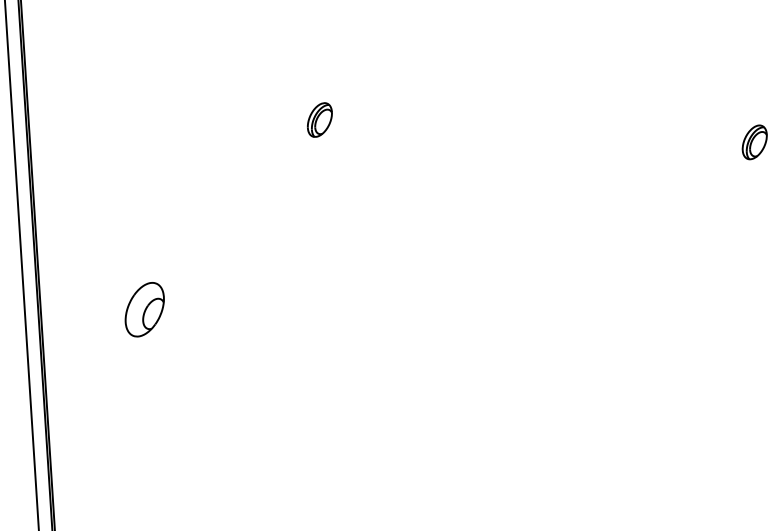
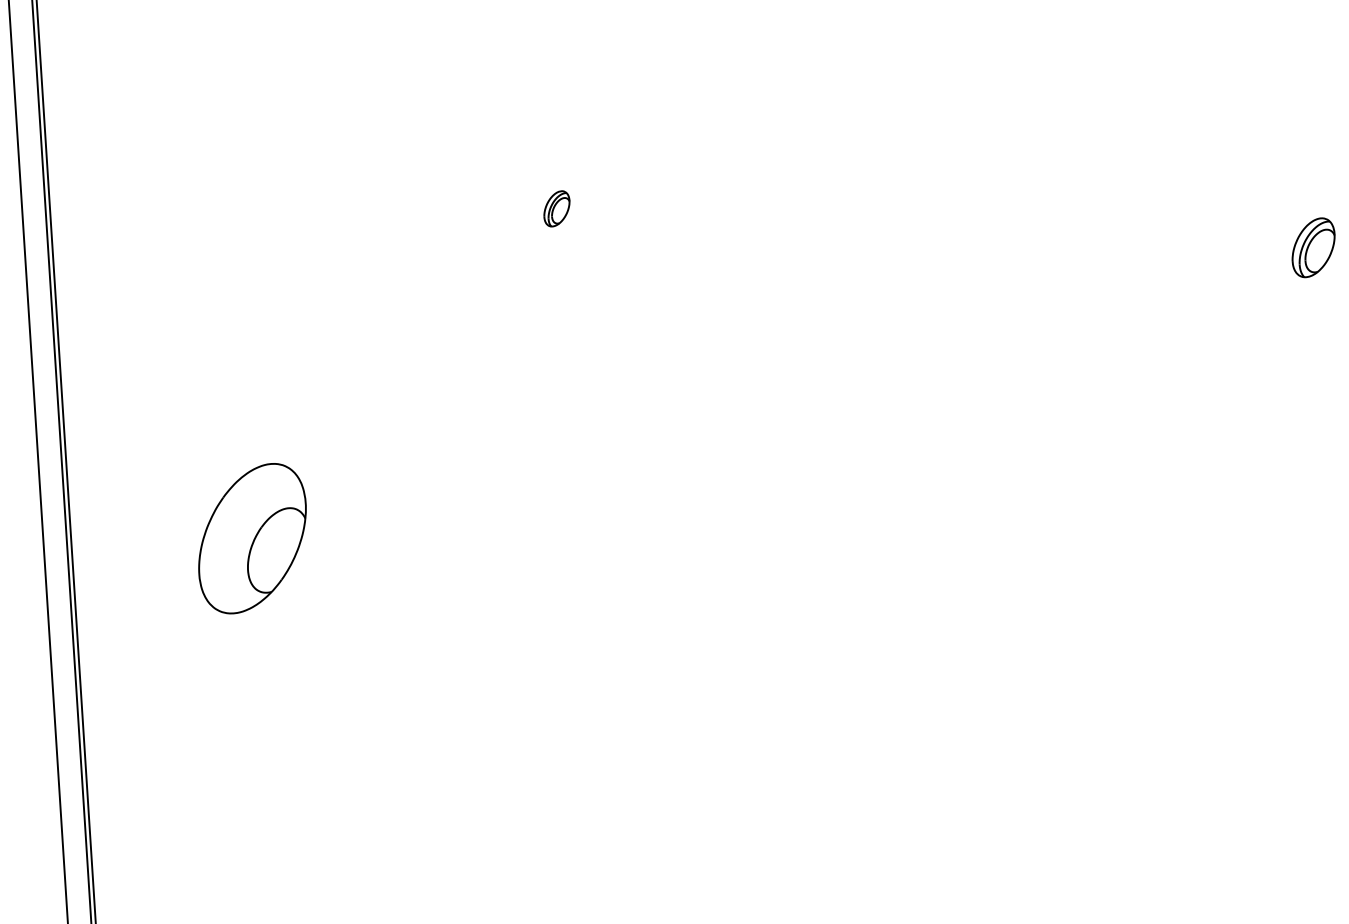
part: (319, 119) -> (556, 207), size x0.6
part: (144, 309) -> (251, 538), size x1.6

